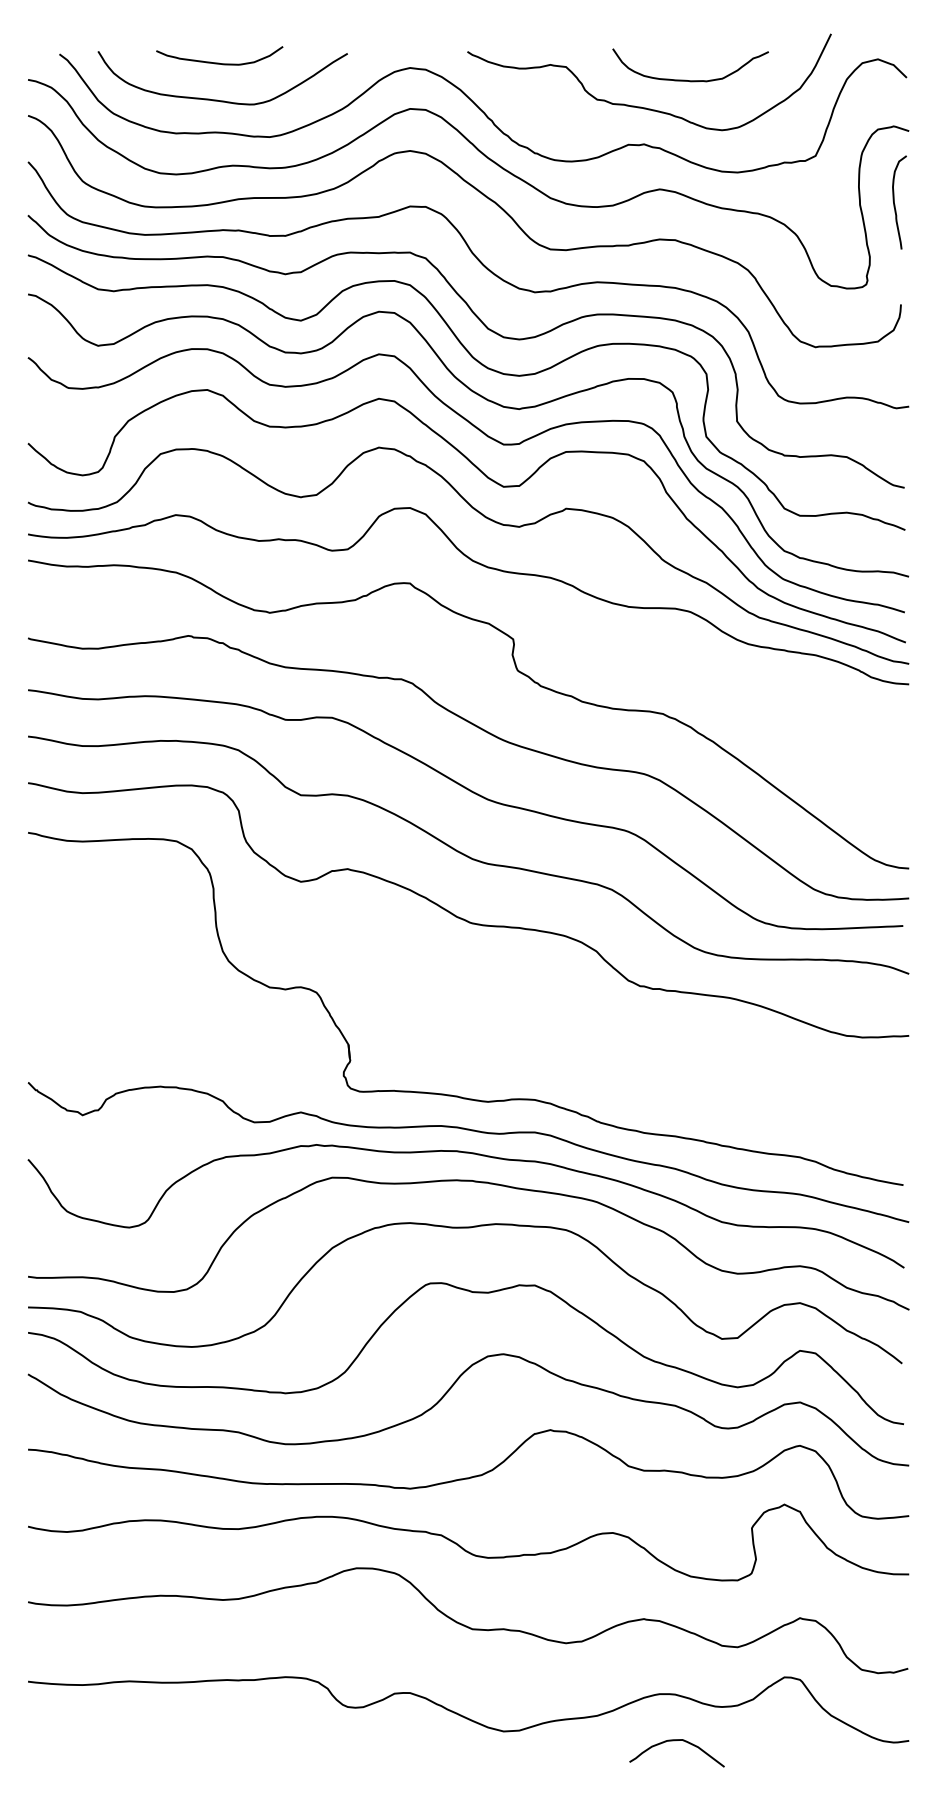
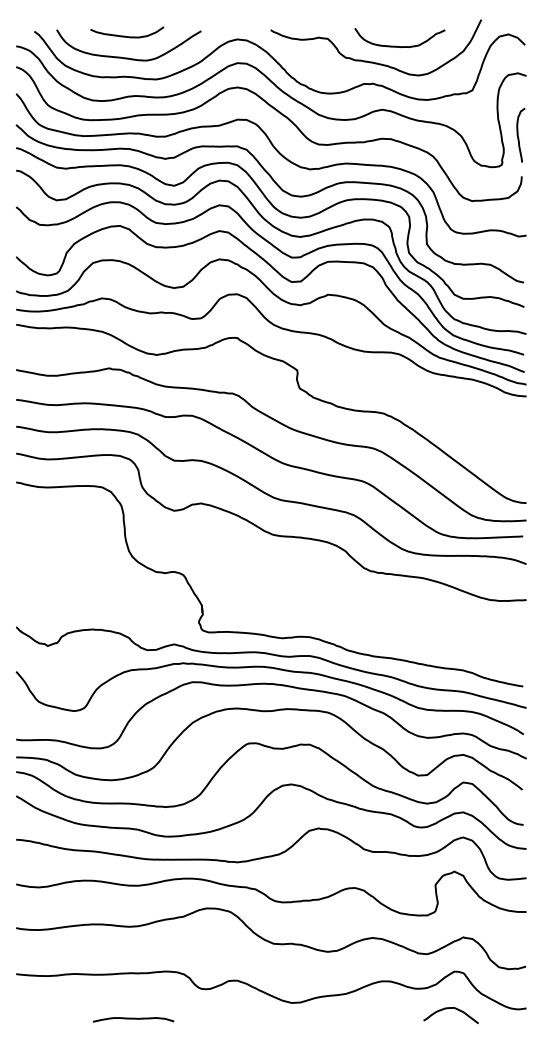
curve: (895, 201) -> (518, 134), moved
curve: (670, 1742) -> (447, 1009), moved
curve: (230, 1759) -> (133, 1019), added

